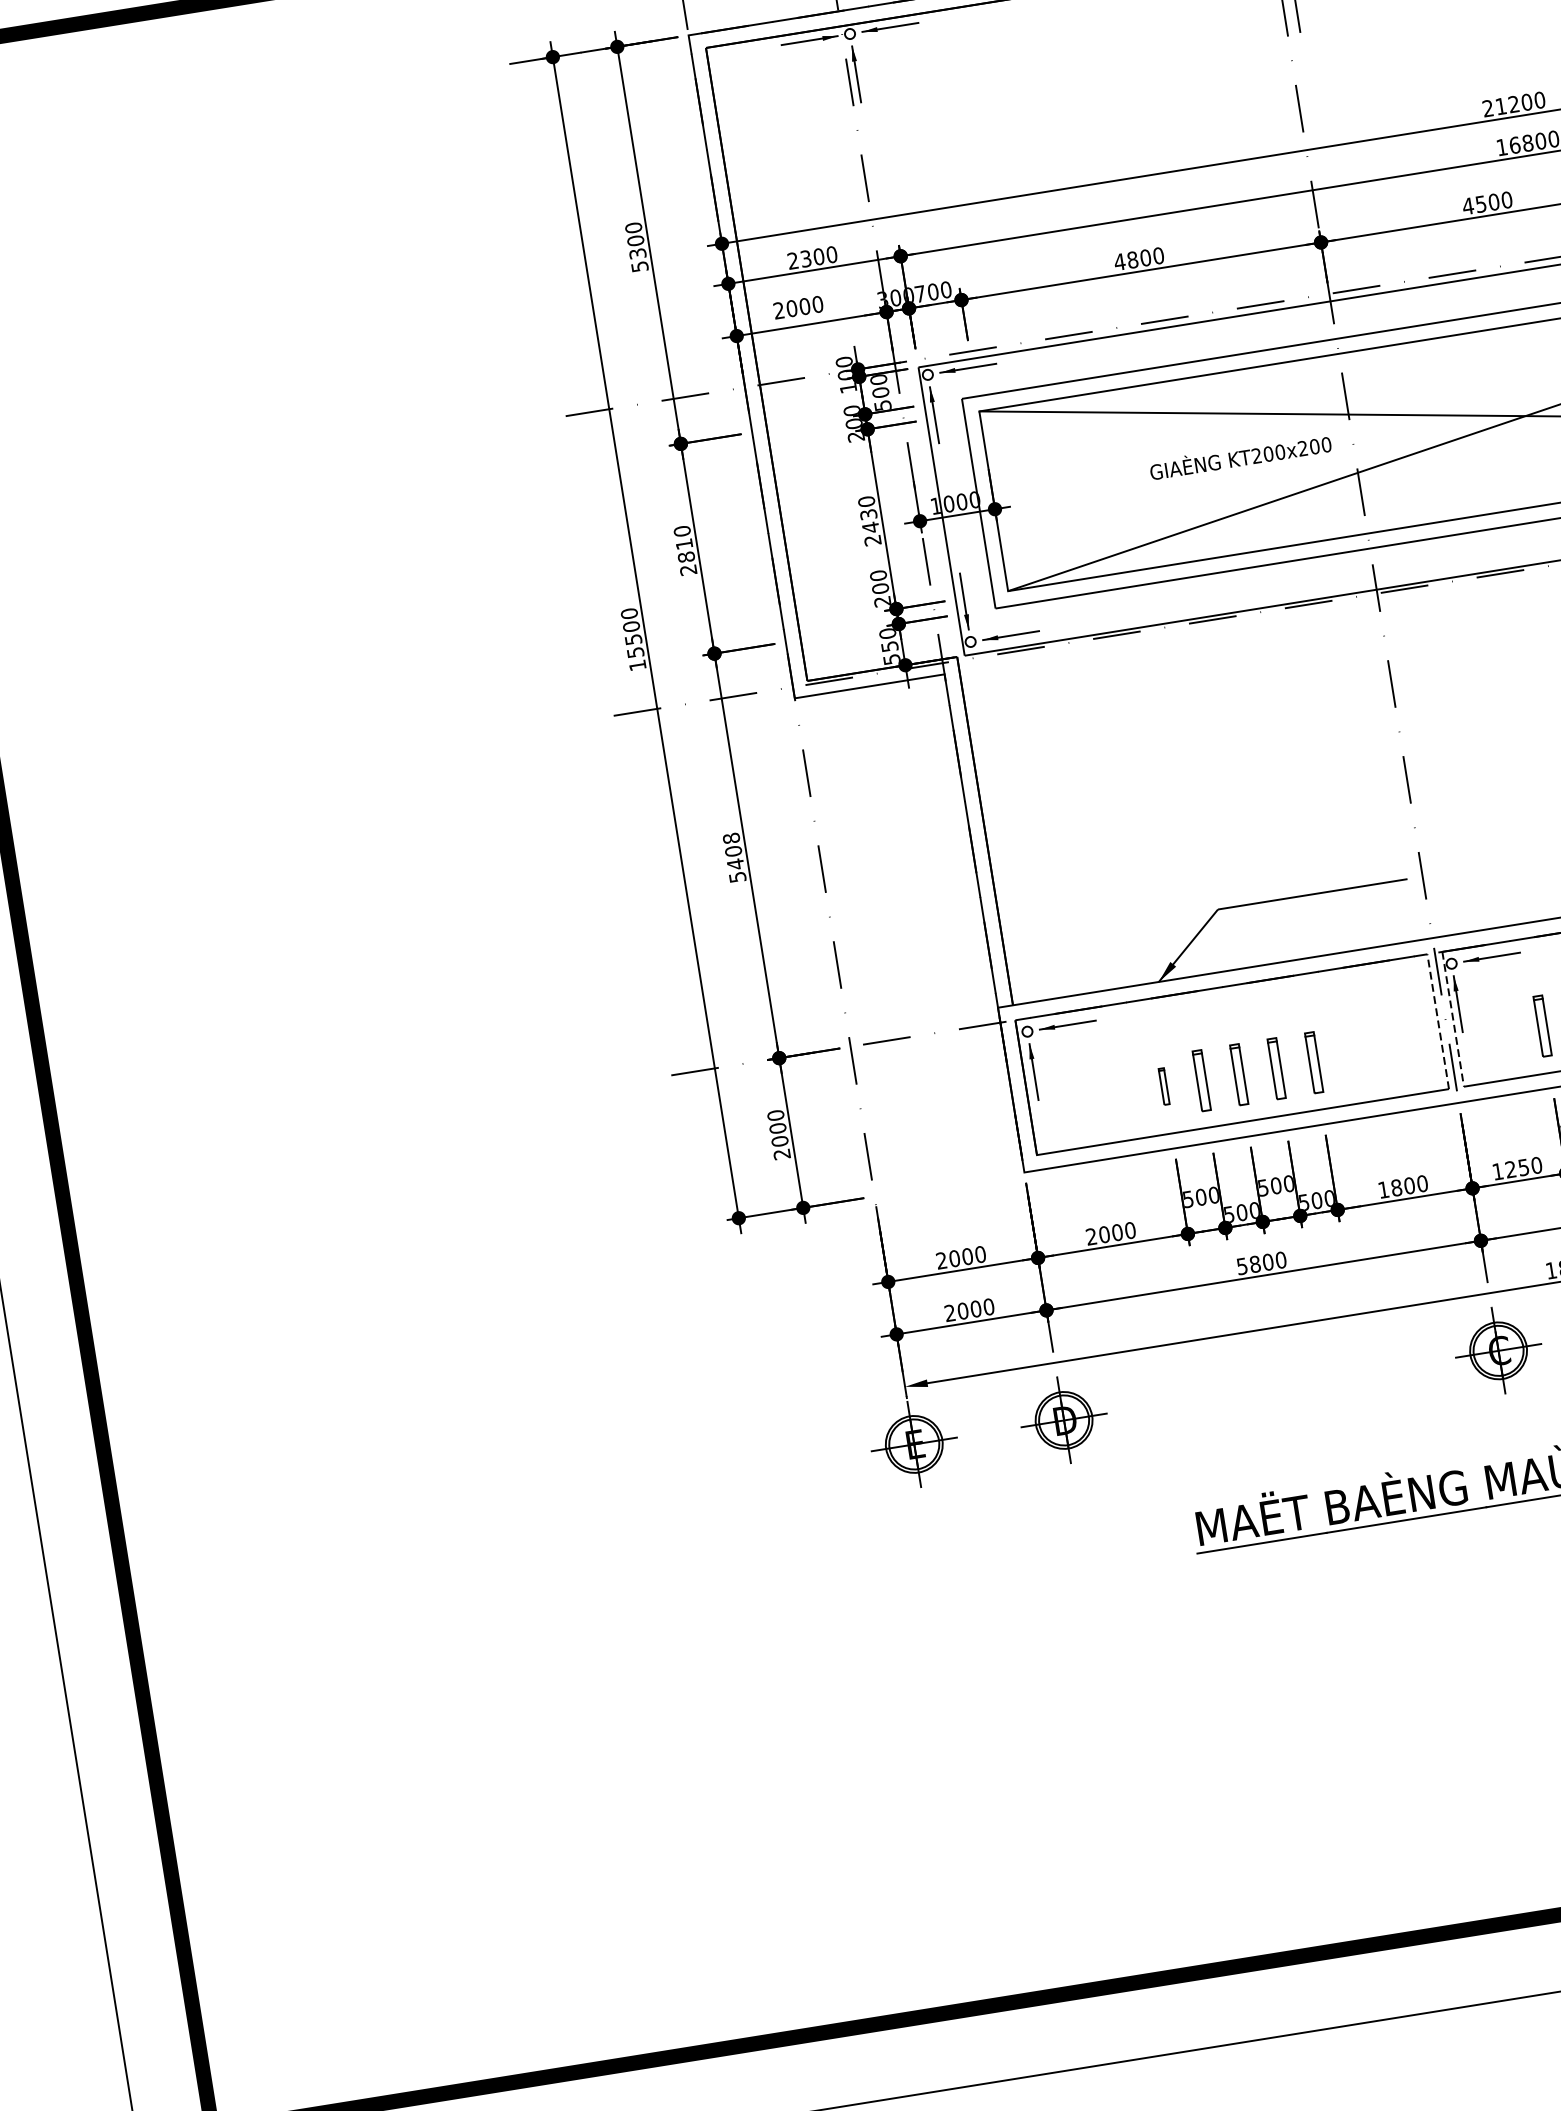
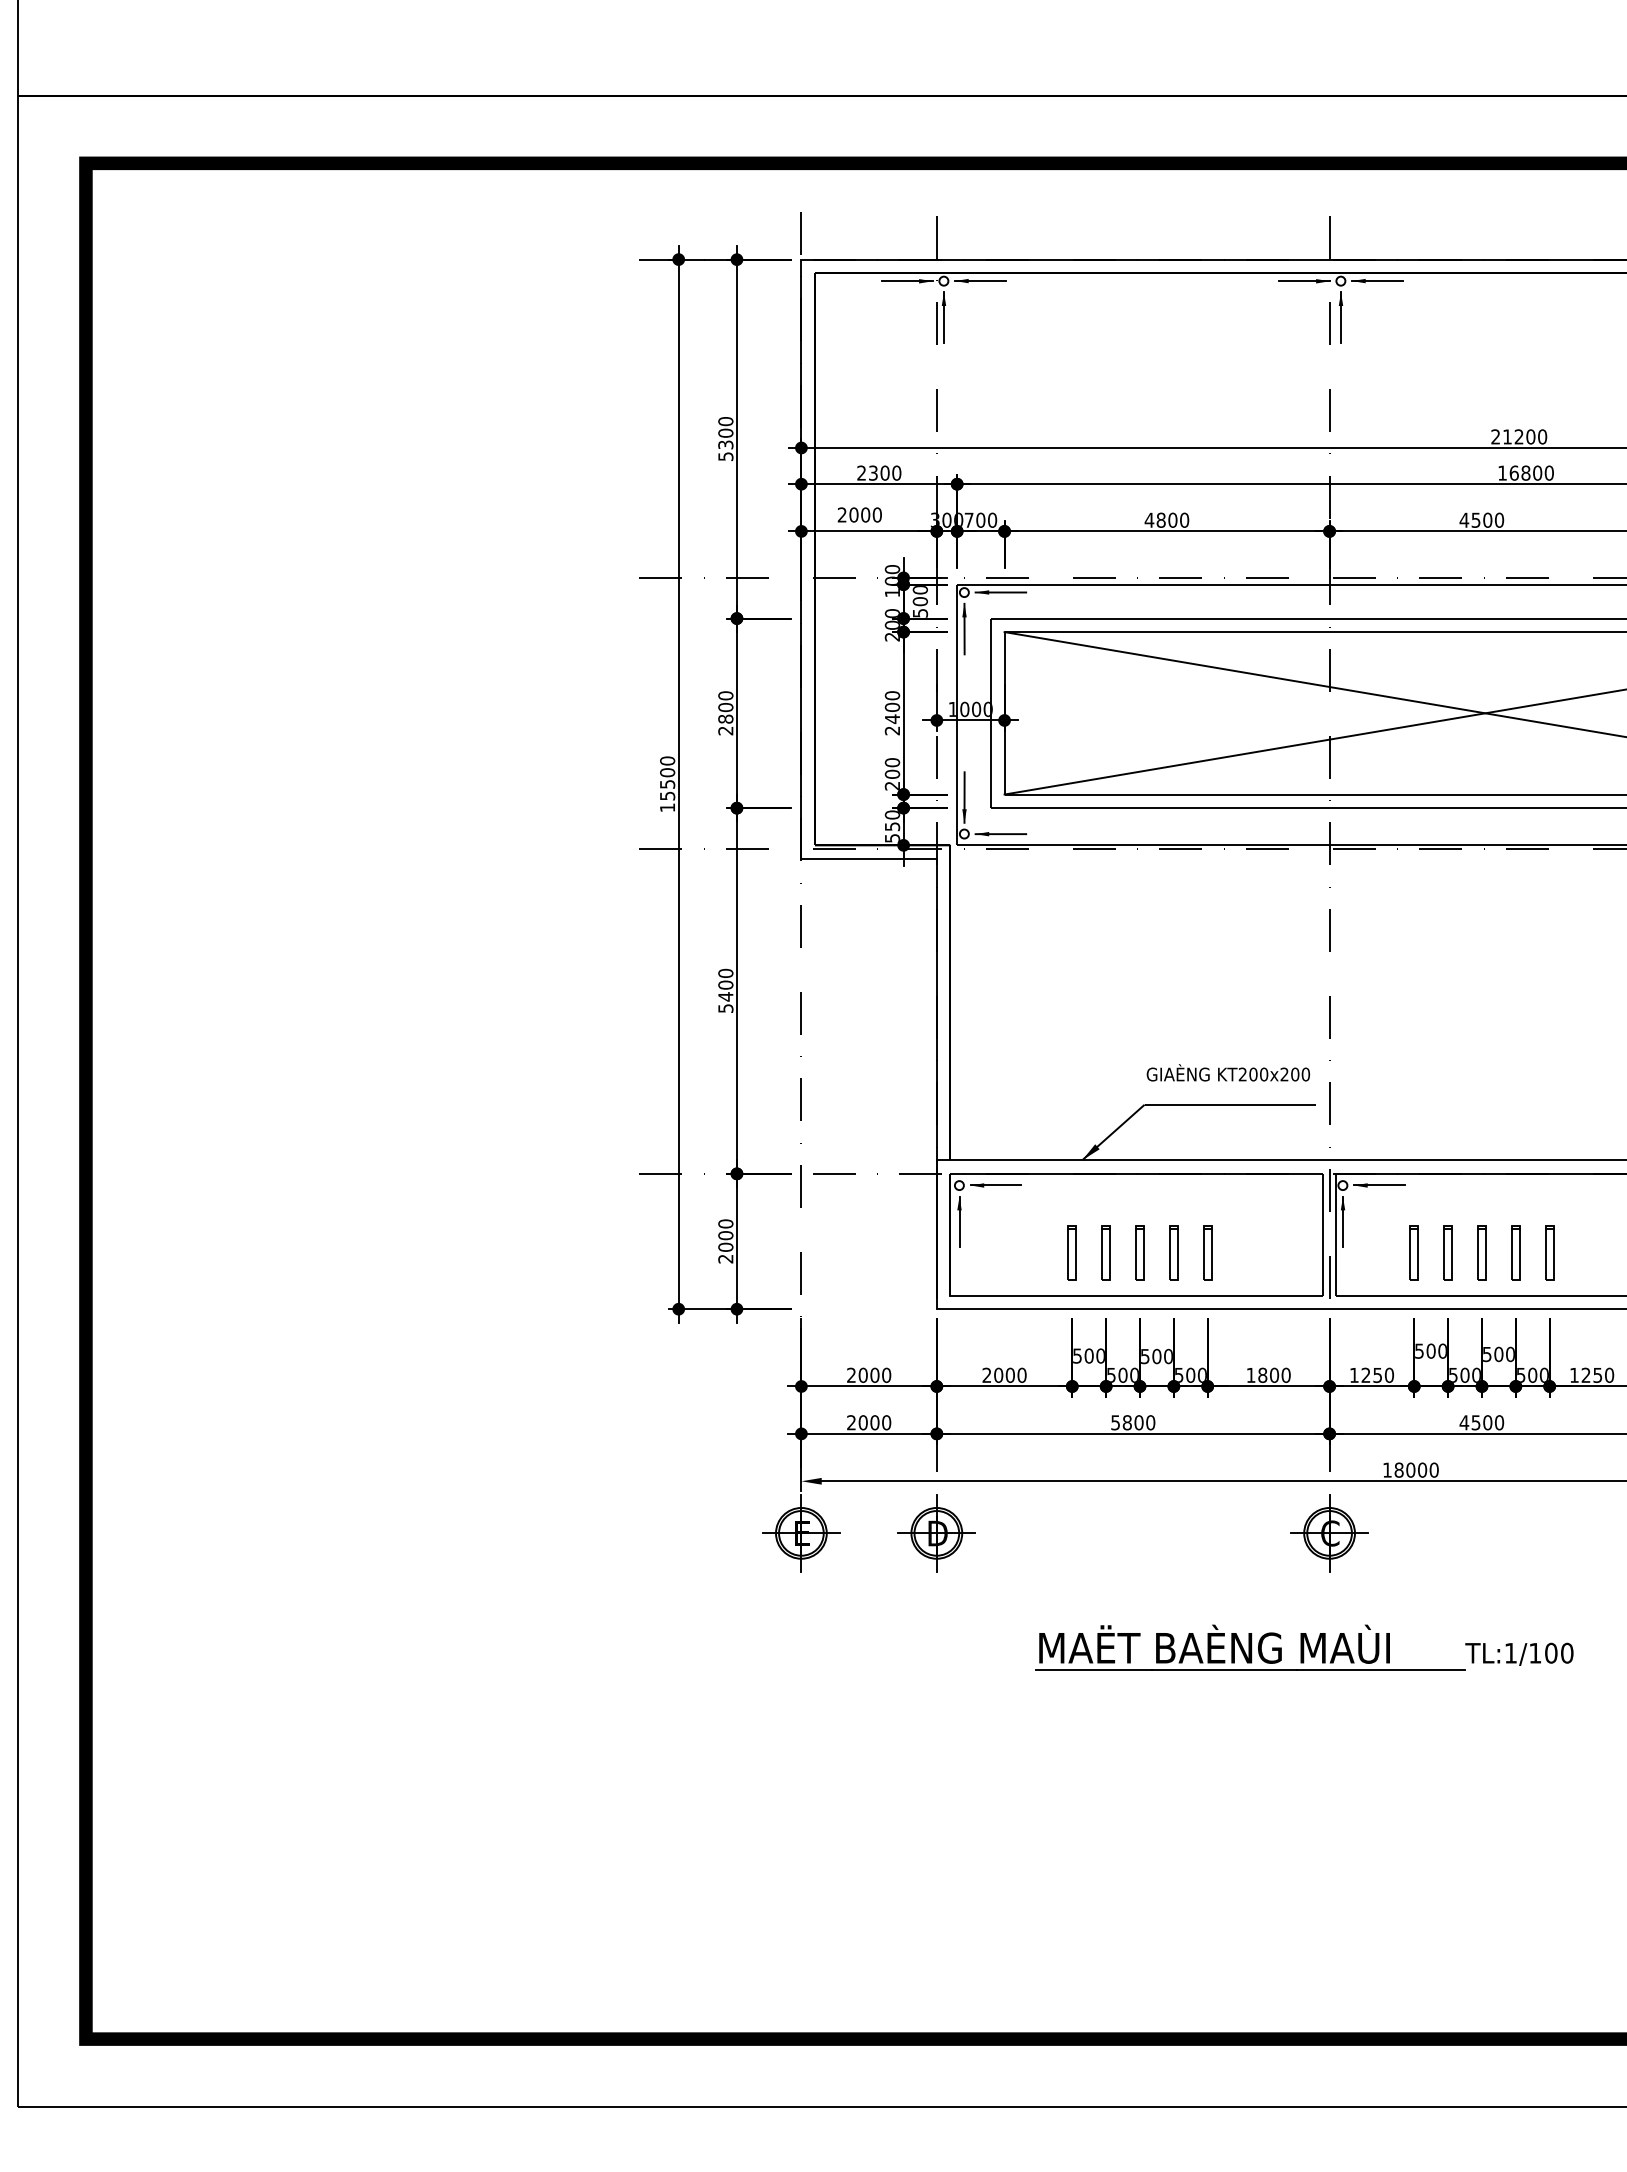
text: (1239, 456) -> (1227, 1072), moved
text: (868, 513) -> (892, 706), 2430 -> 2400
text: (683, 544) -> (725, 707), 2810 -> 2800
text: (730, 837) -> (725, 972), 5408 -> 5400
line: (1453, 1019) -> (1336, 1234), dashed -> solid
line: (1437, 1021) -> (1322, 1234), dashed -> solid
part: (1163, 1085) -> (1071, 1252), size x1.67

